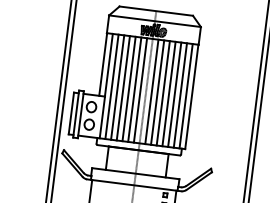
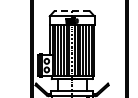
line: (157, 11) -> (72, 11), solid -> dashed

